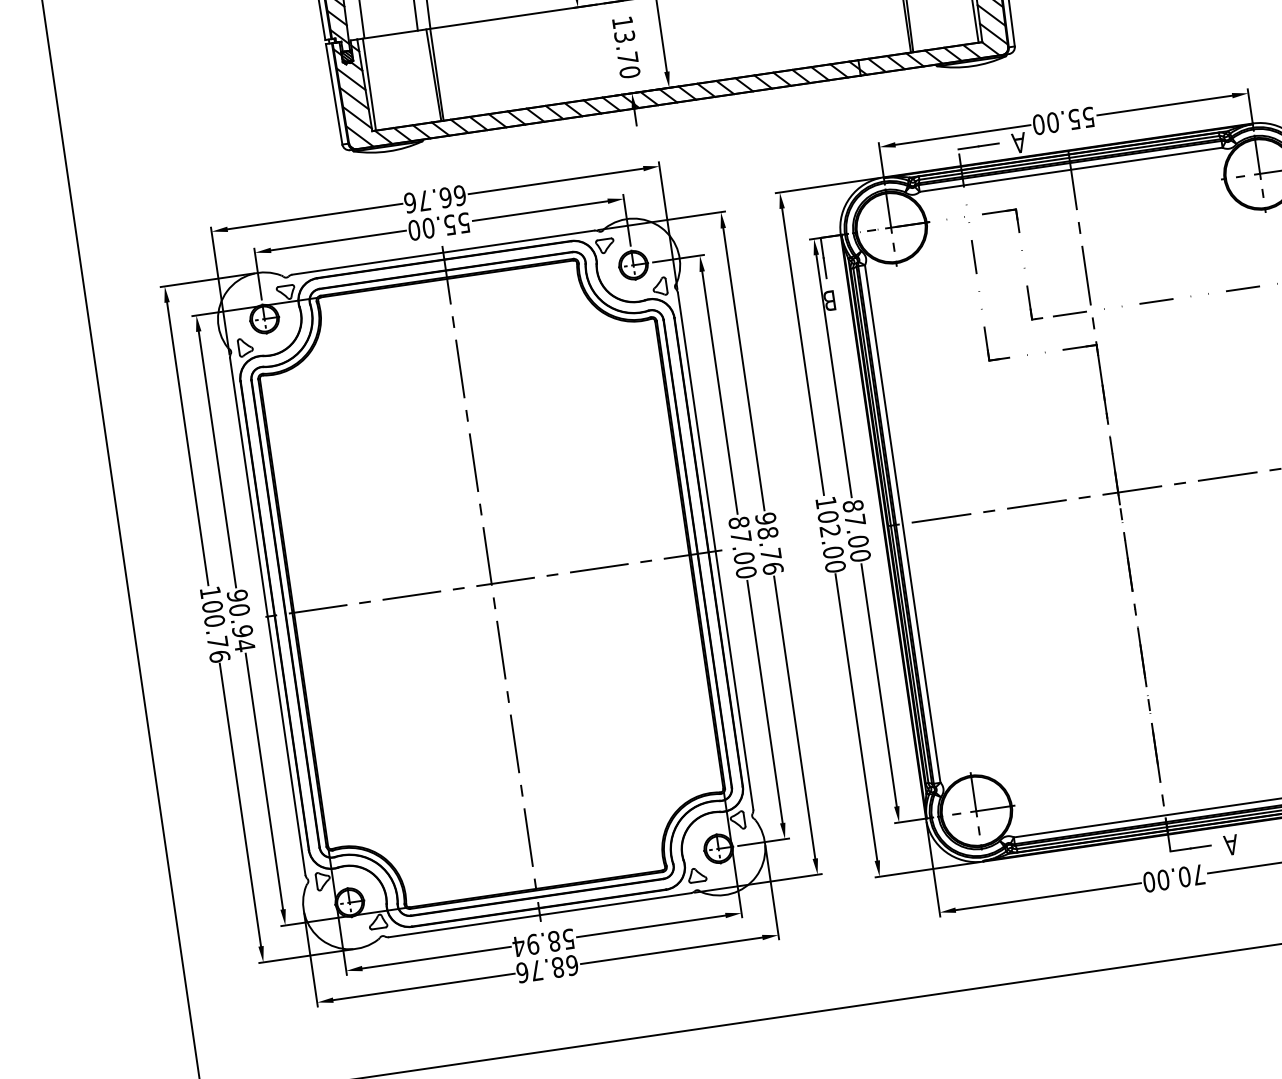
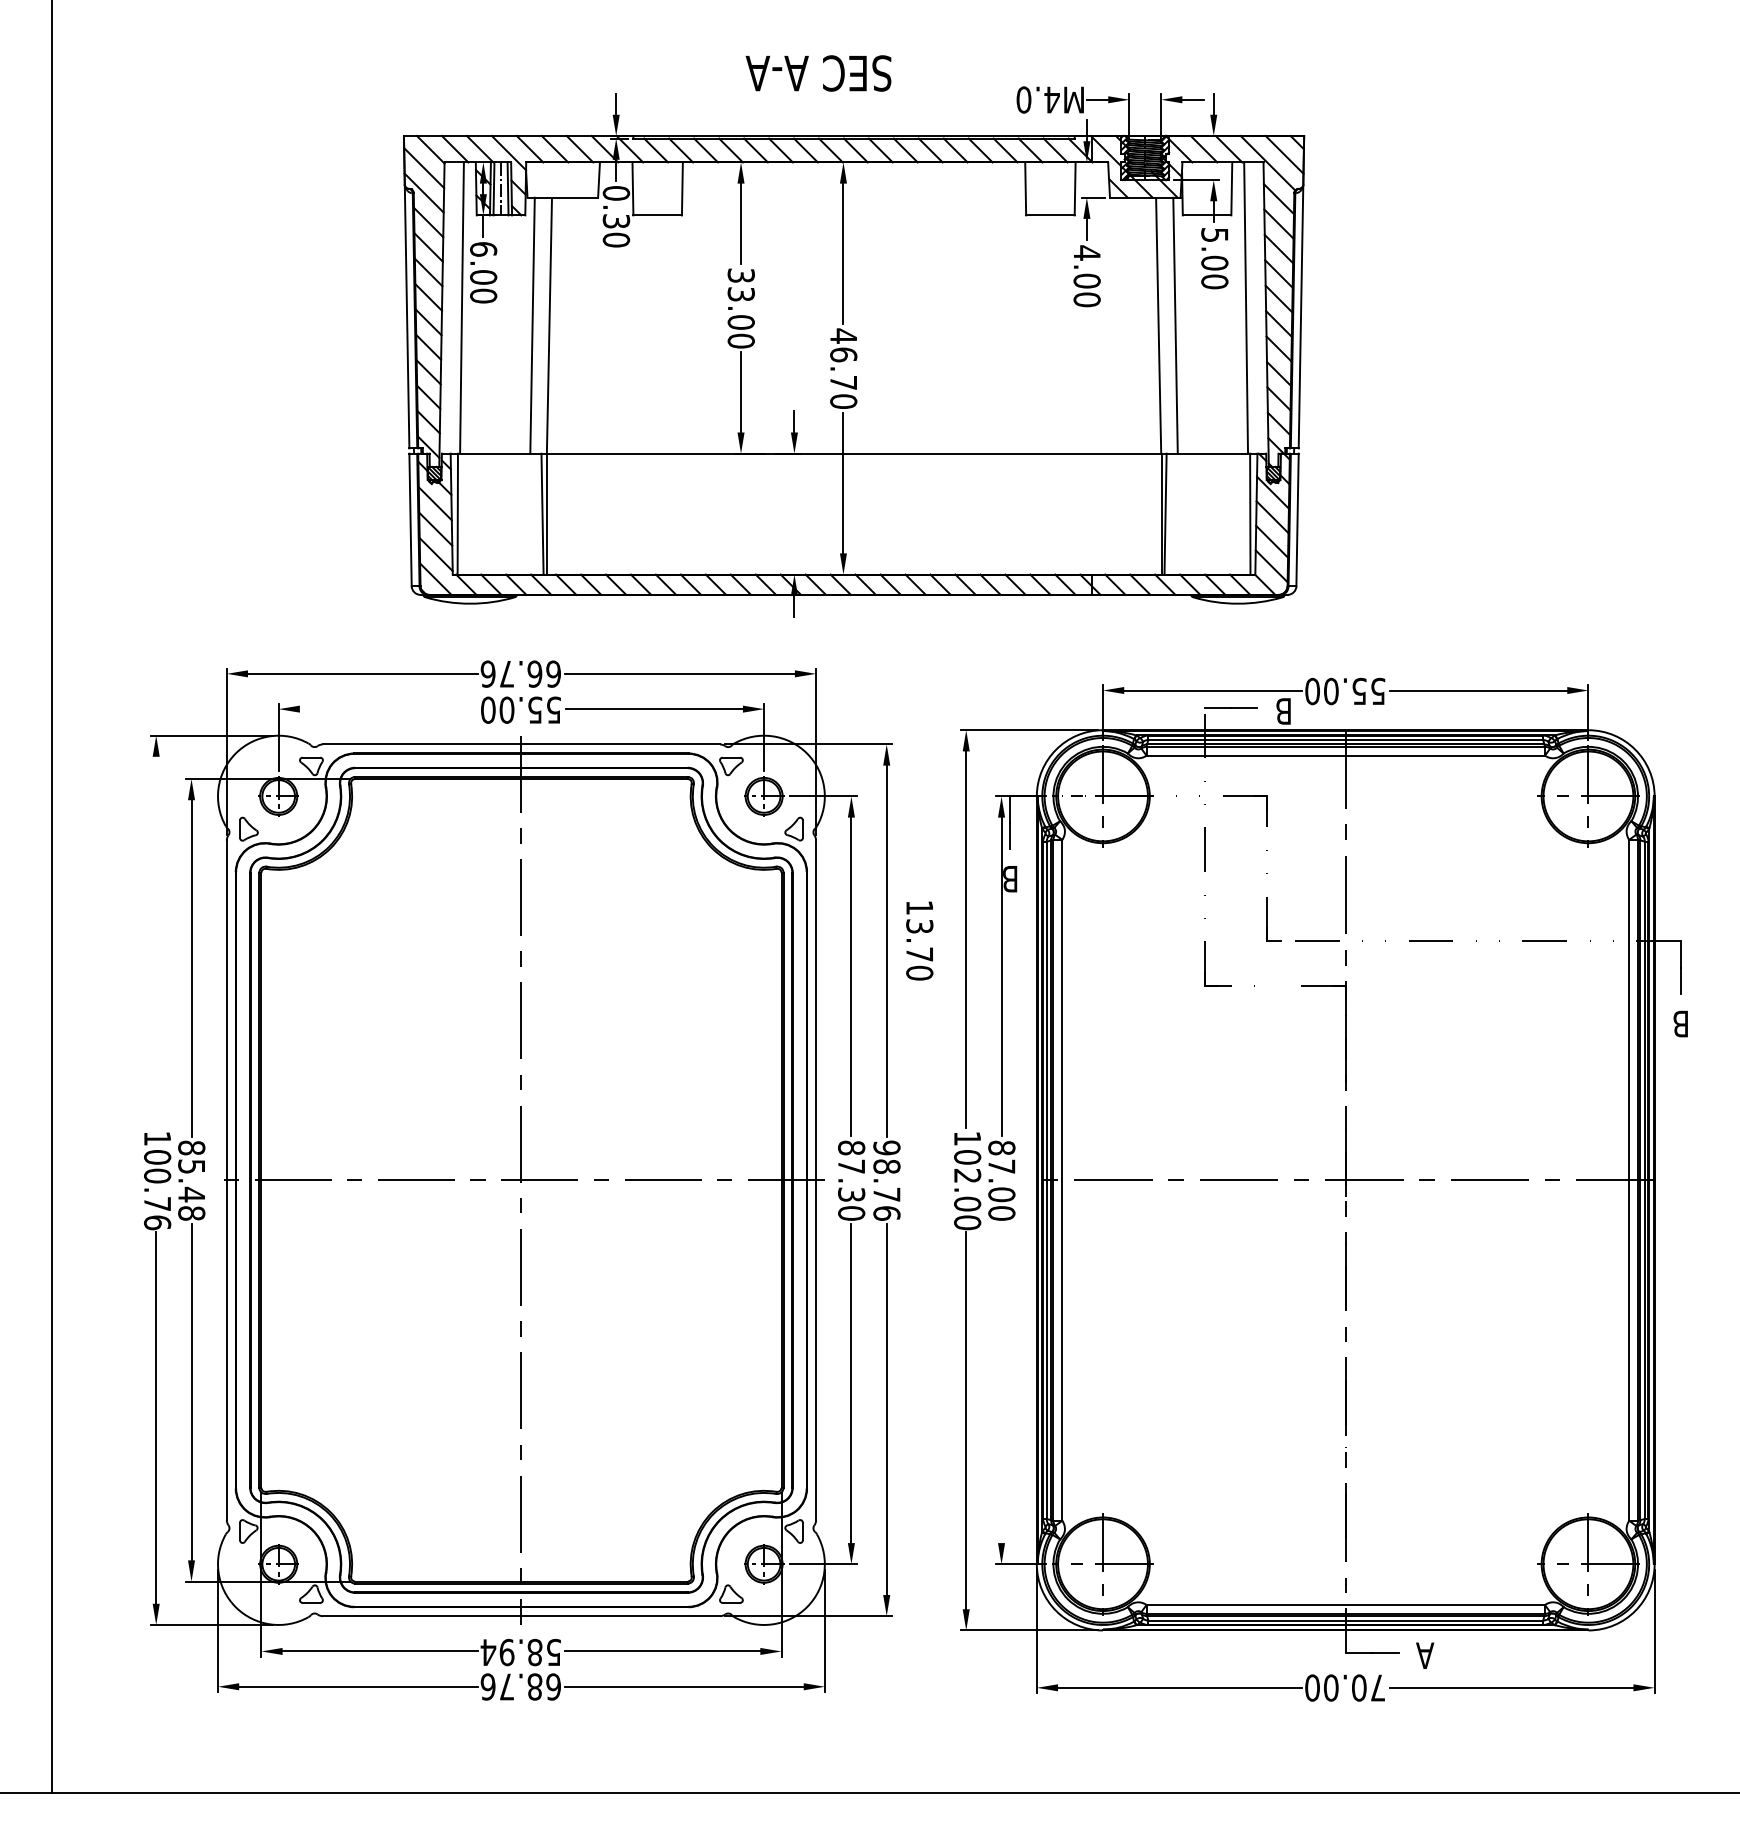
text: (626, 47) -> (919, 940), moved
text: (1018, 143) -> (1283, 711), A -> B
line: (338, 240) -> (388, 709), removed
line: (187, 443) -> (156, 942), removed
text: (744, 558) -> (851, 1194), 87.00 -> 87.30
text: (240, 620) -> (191, 1180), 90.94 -> 85.48
line: (879, 685) -> (1001, 1383), removed

